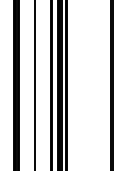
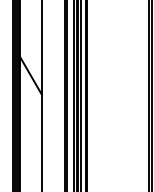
hatch: (26, 97) -> (30, 76), added

